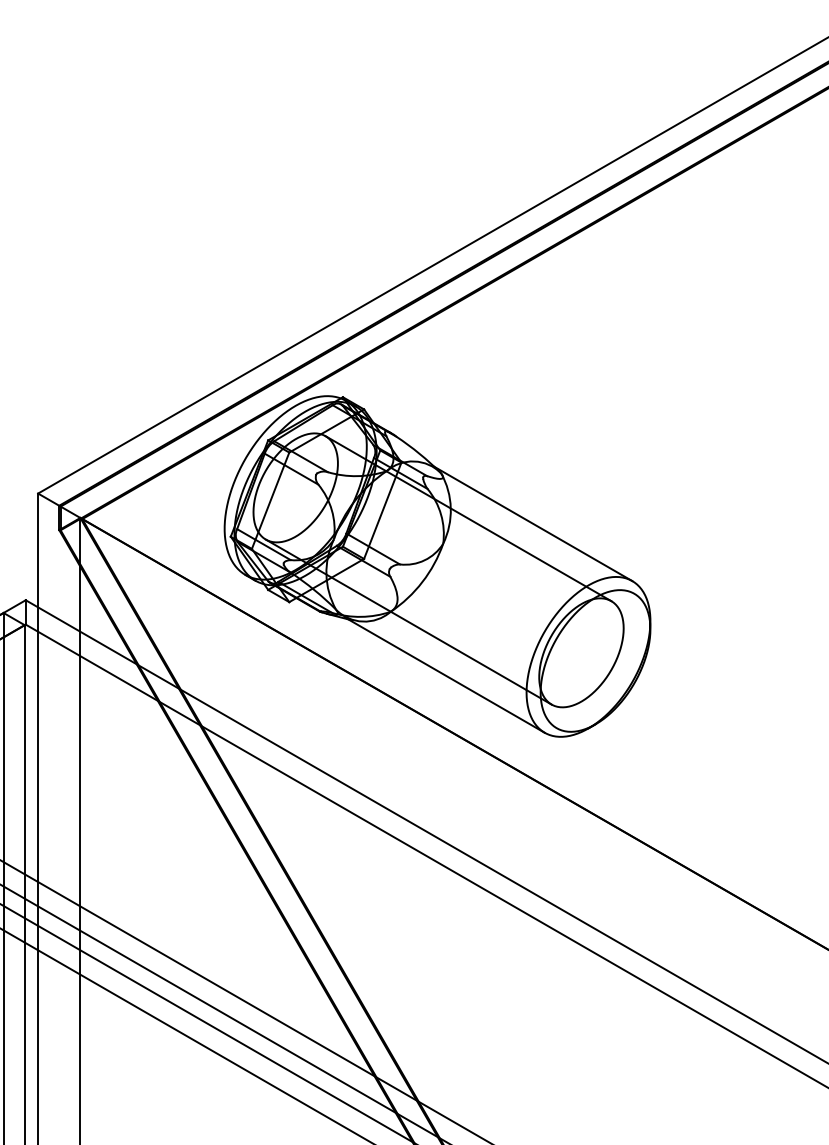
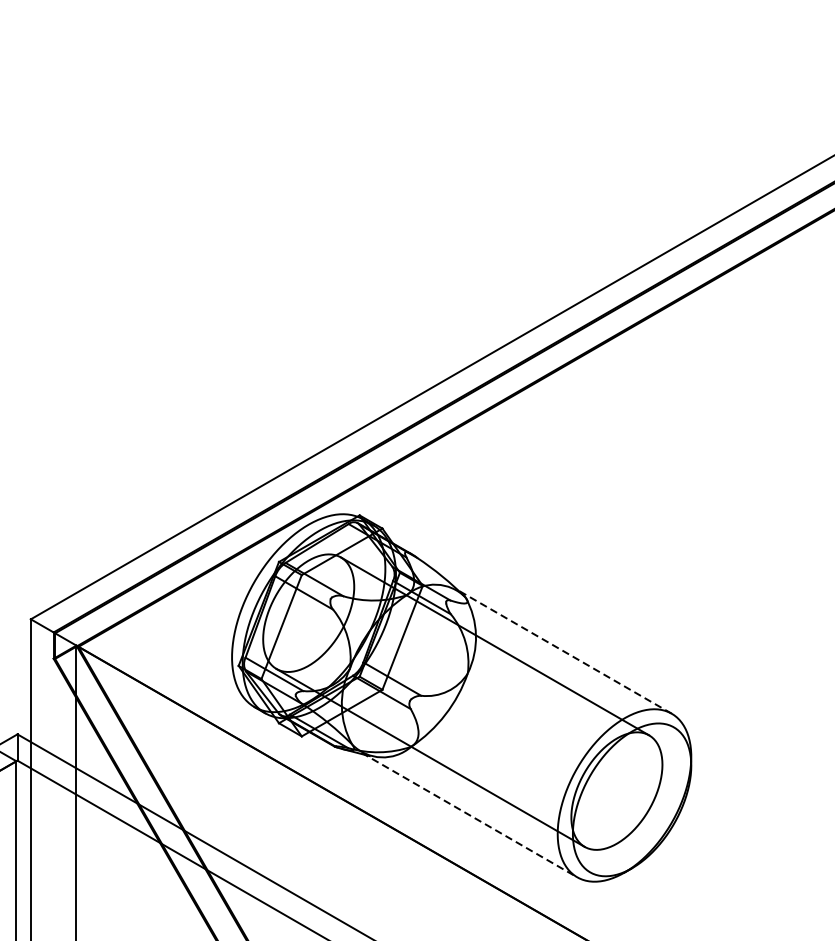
line: (531, 523) -> (563, 651), solid -> dashed
line: (445, 675) -> (470, 815), solid -> dashed

